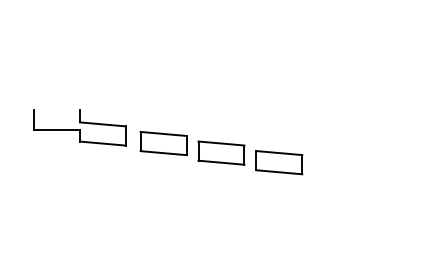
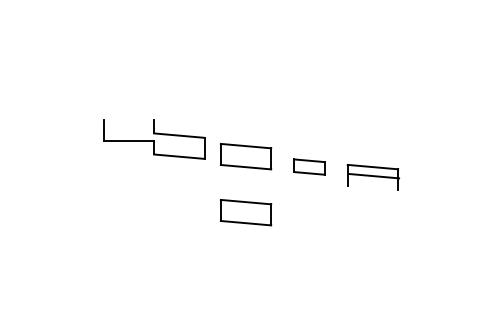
part: (221, 152) -> (309, 166), size x0.6
line: (278, 171) -> (373, 175), moved
part: (163, 194) -> (245, 212), added

